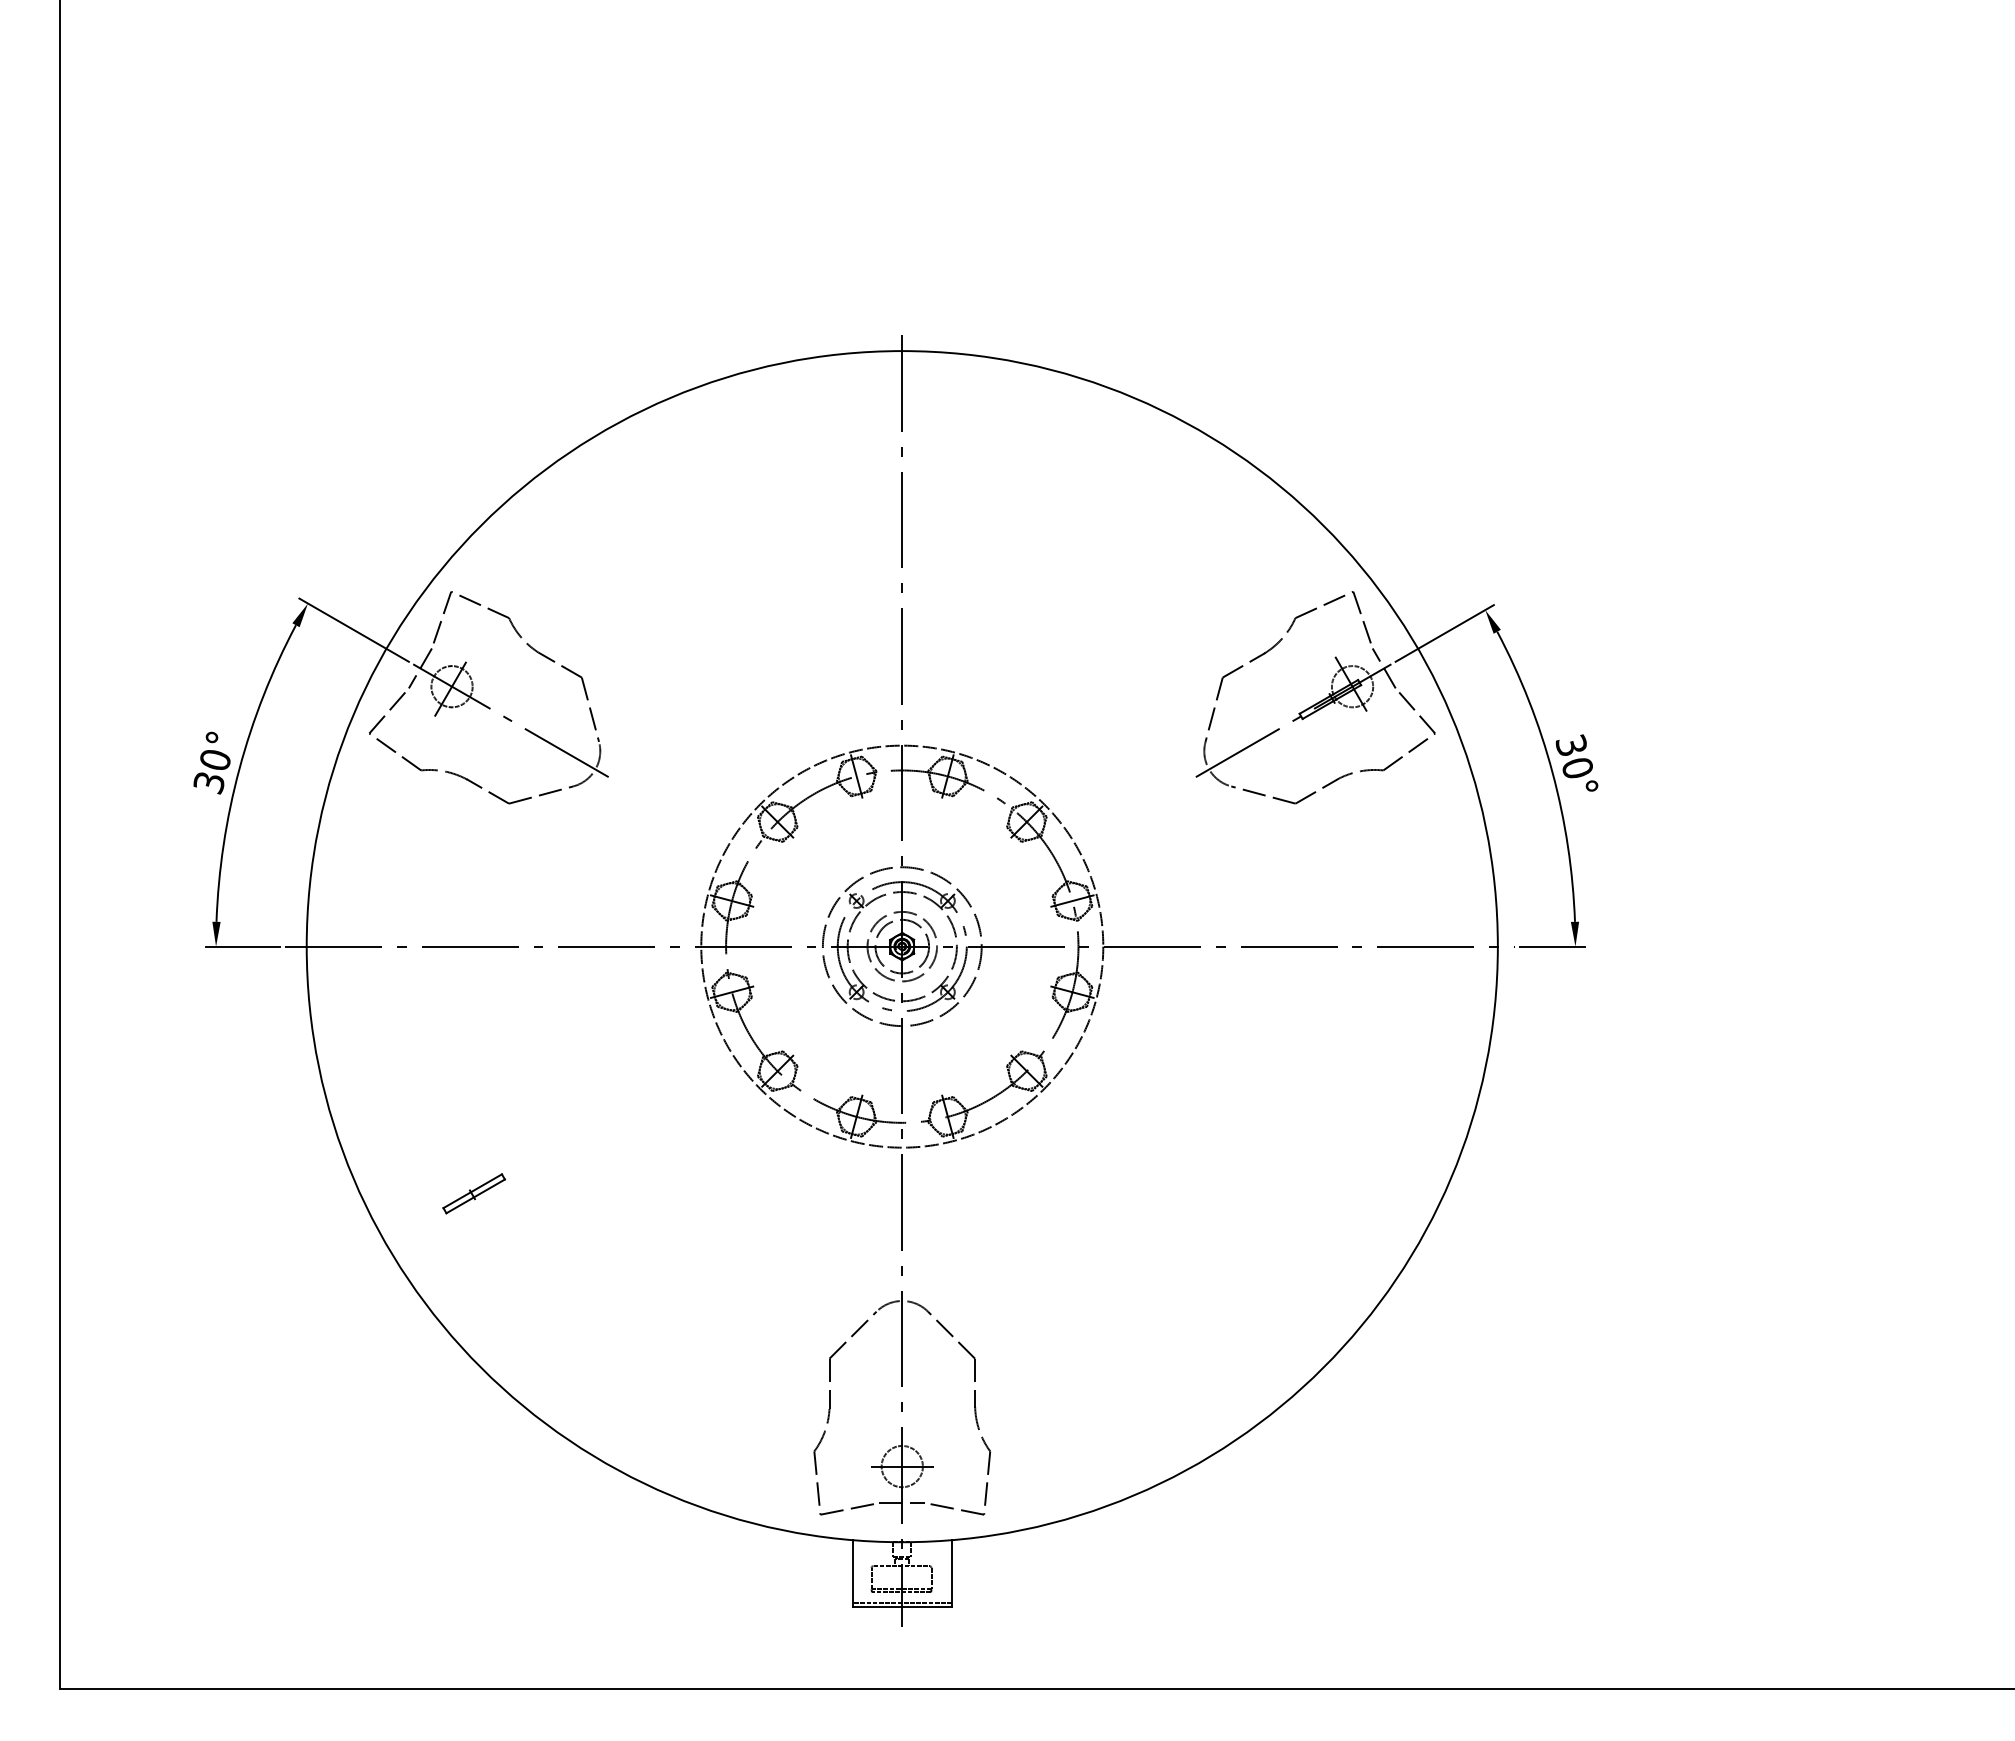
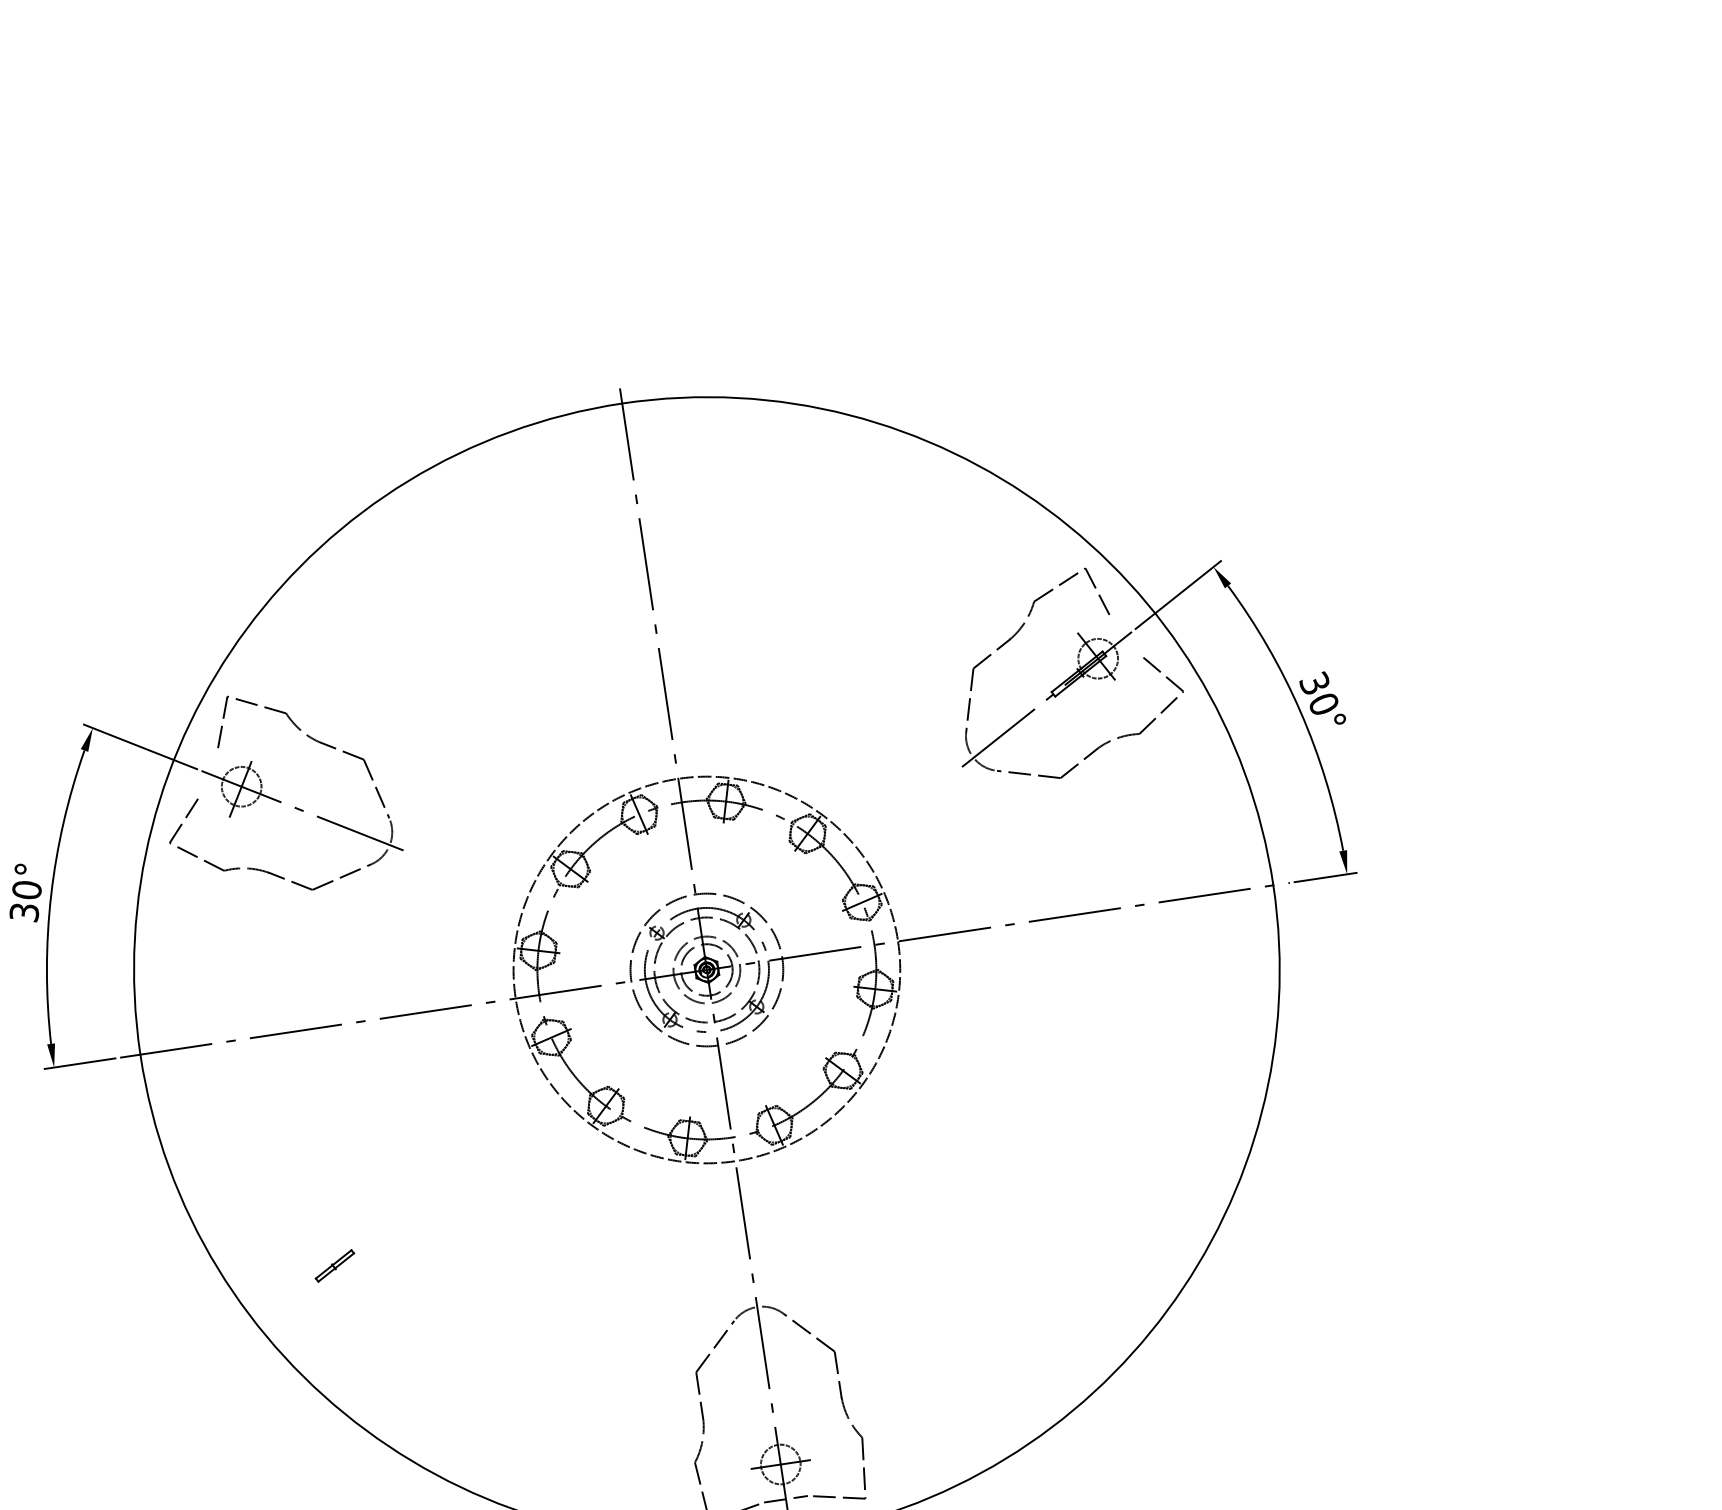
line: (419, 668) -> (208, 774), removed
line: (1383, 668) -> (1125, 637), removed
part: (474, 1193) -> (335, 1265), size x0.7

